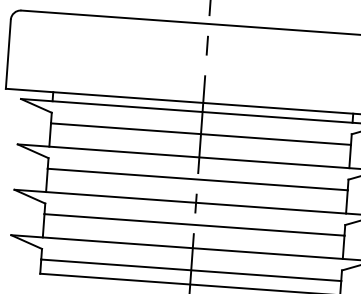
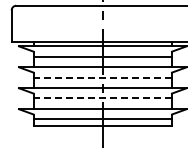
line: (197, 179) -> (102, 77), solid -> dashed
line: (193, 224) -> (102, 98), solid -> dashed

